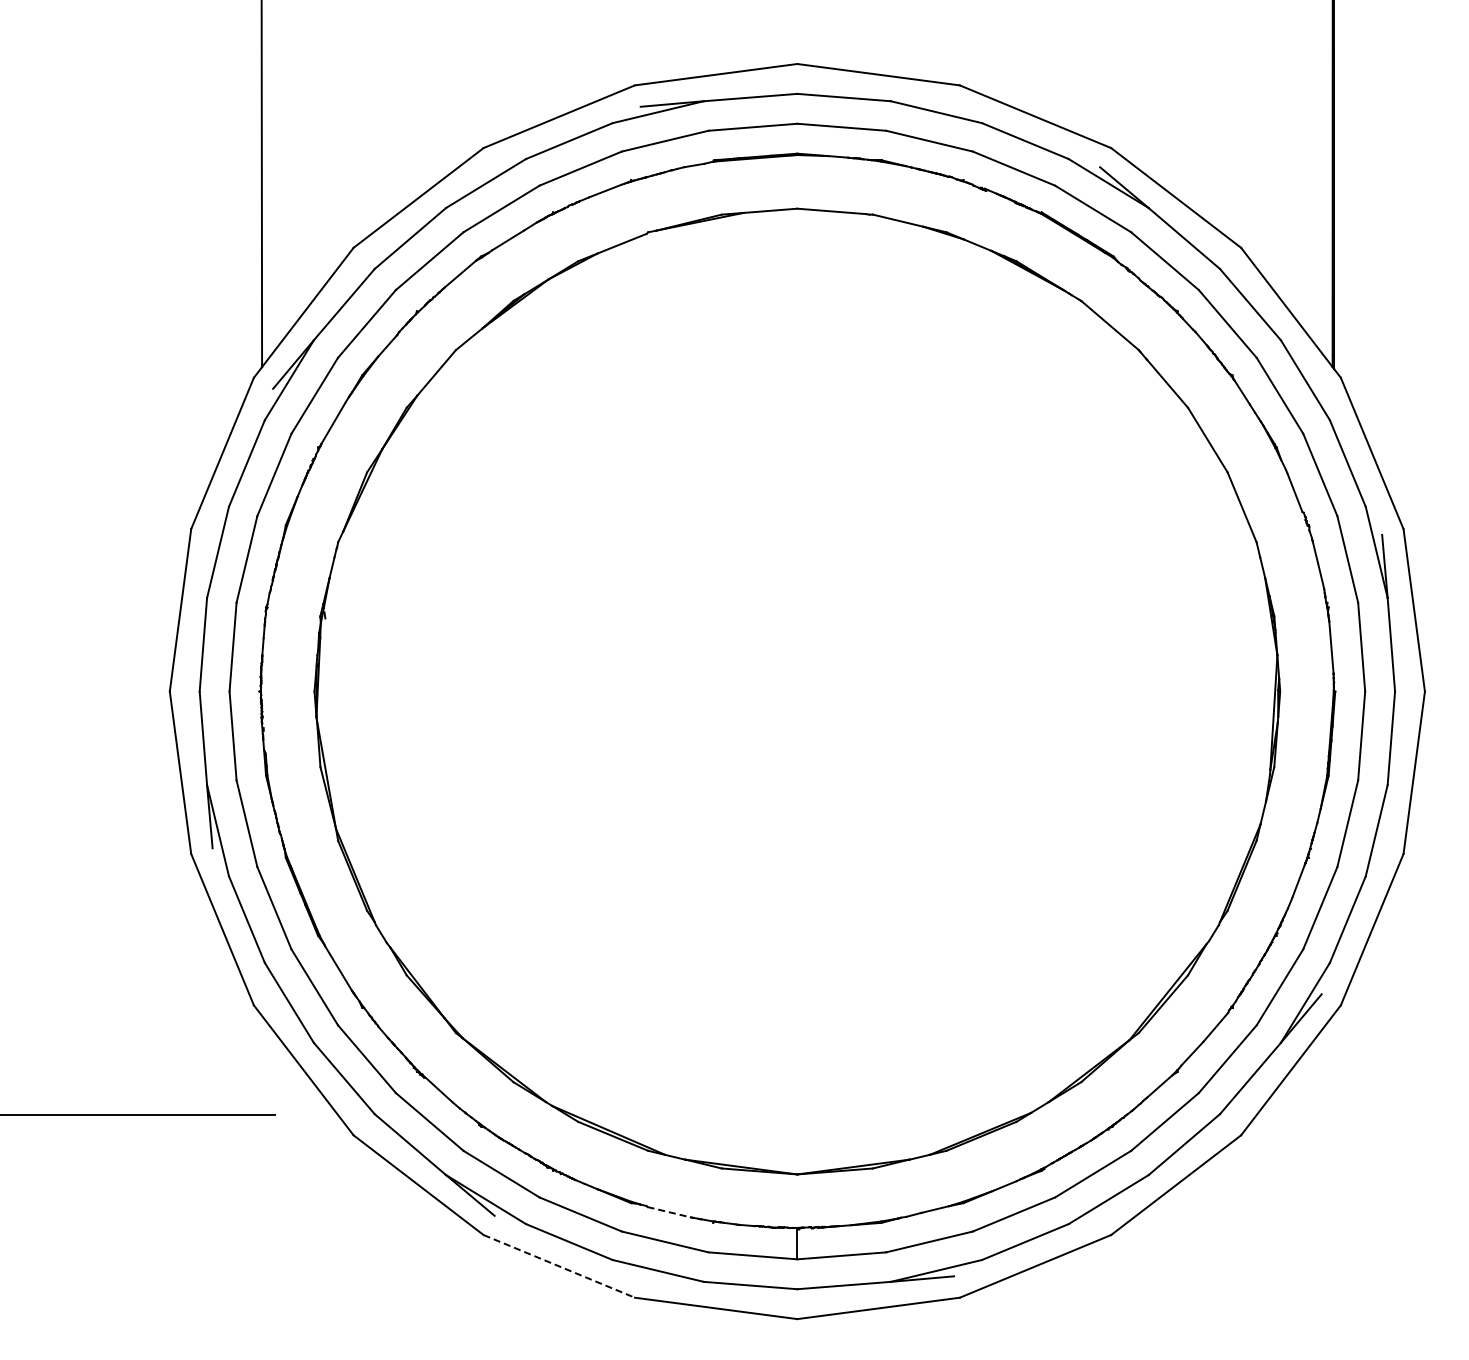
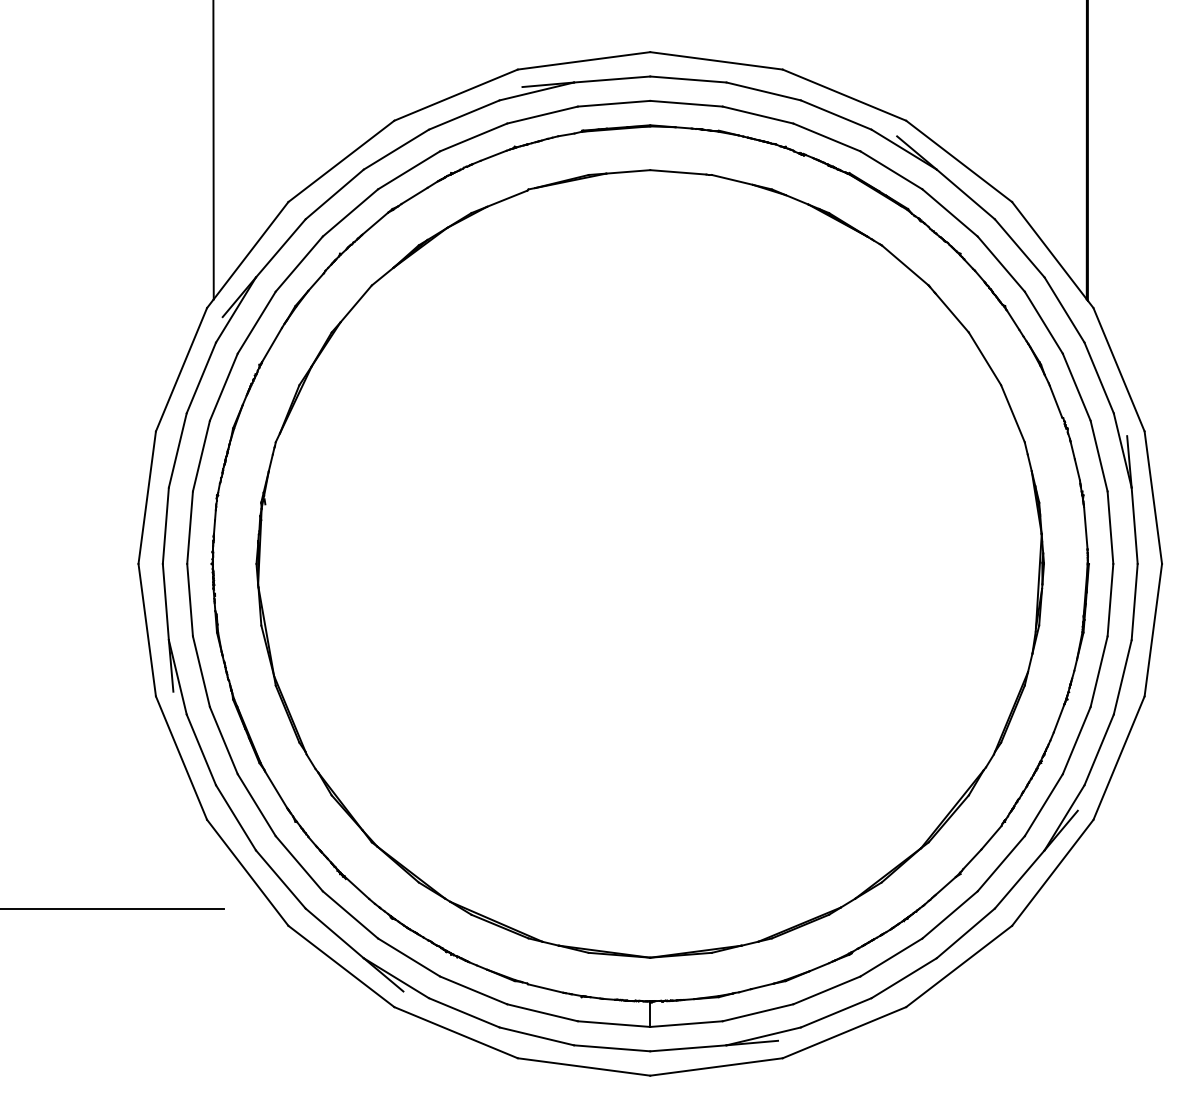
line: (669, 1212) -> (545, 988), dashed -> solid
line: (559, 1266) -> (456, 1032), dashed -> solid

